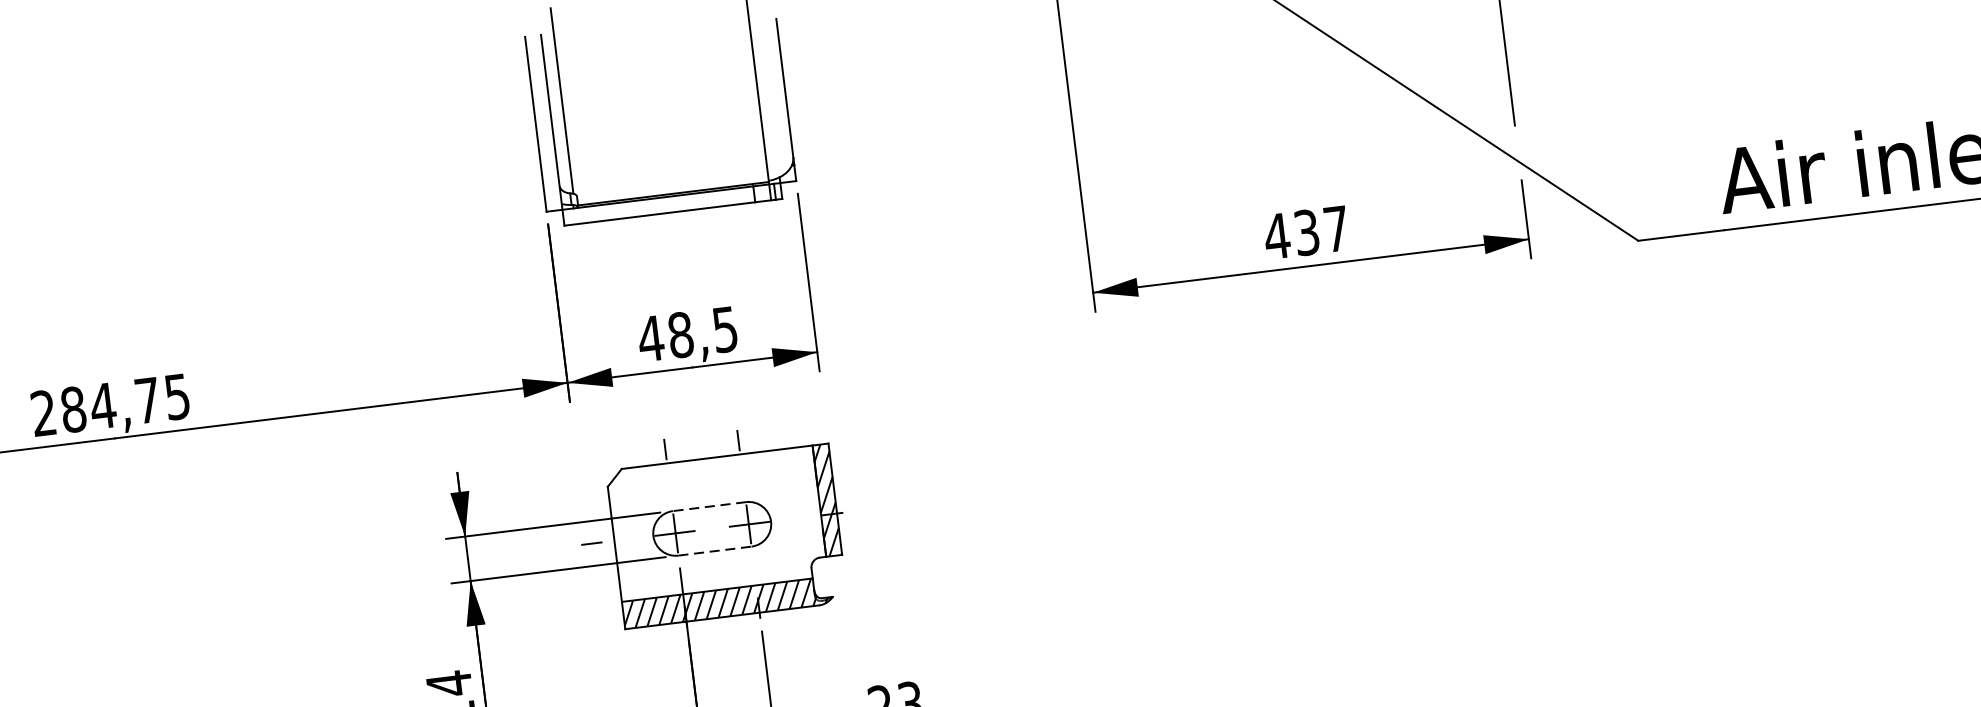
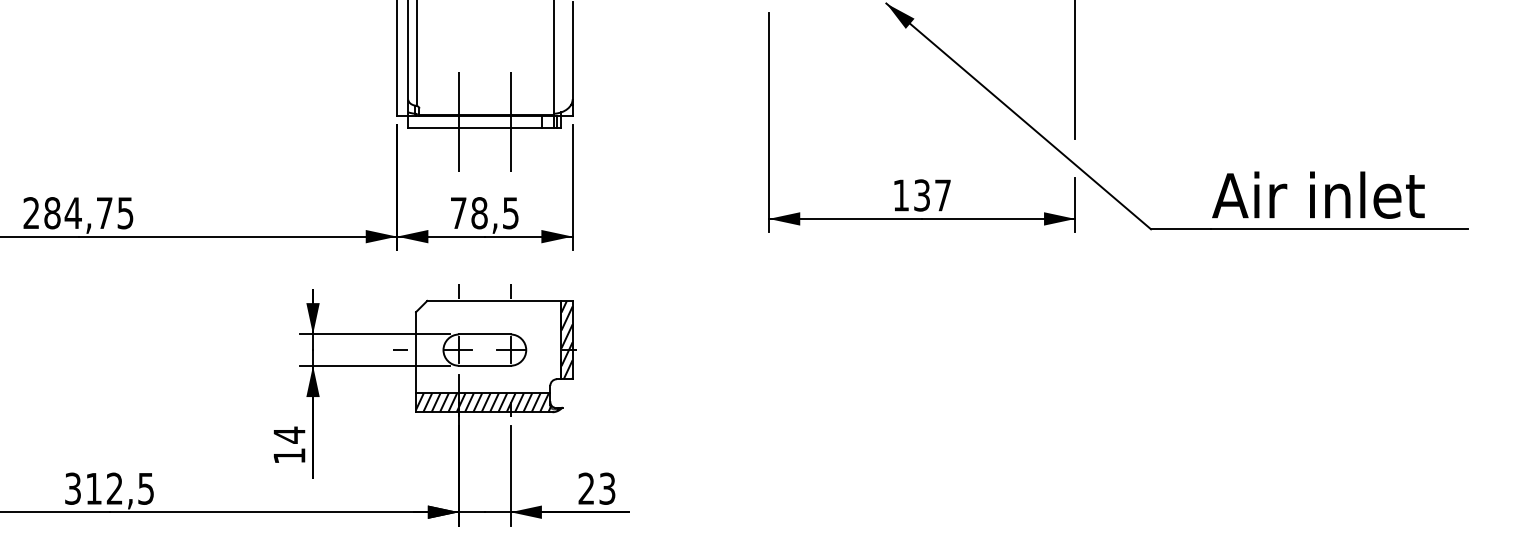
line: (708, 199) -> (510, 121), added
line: (636, 208) -> (459, 121), added
text: (1276, 236) -> (900, 195), 437 -> 137
text: (650, 337) -> (458, 212), 48,5 -> 78,5
line: (708, 506) -> (484, 334), dashed -> solid
line: (714, 550) -> (484, 365), dashed -> solid

